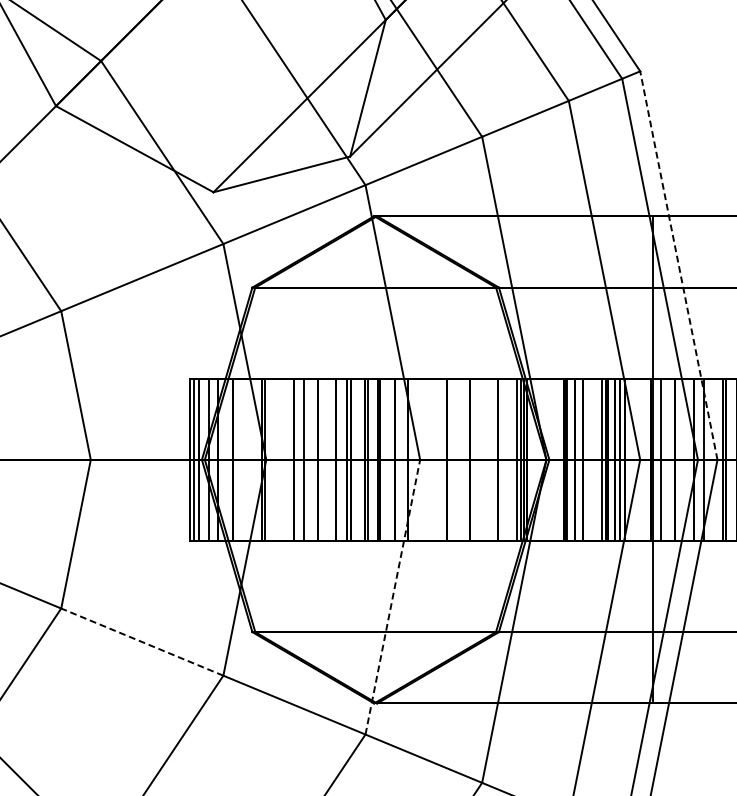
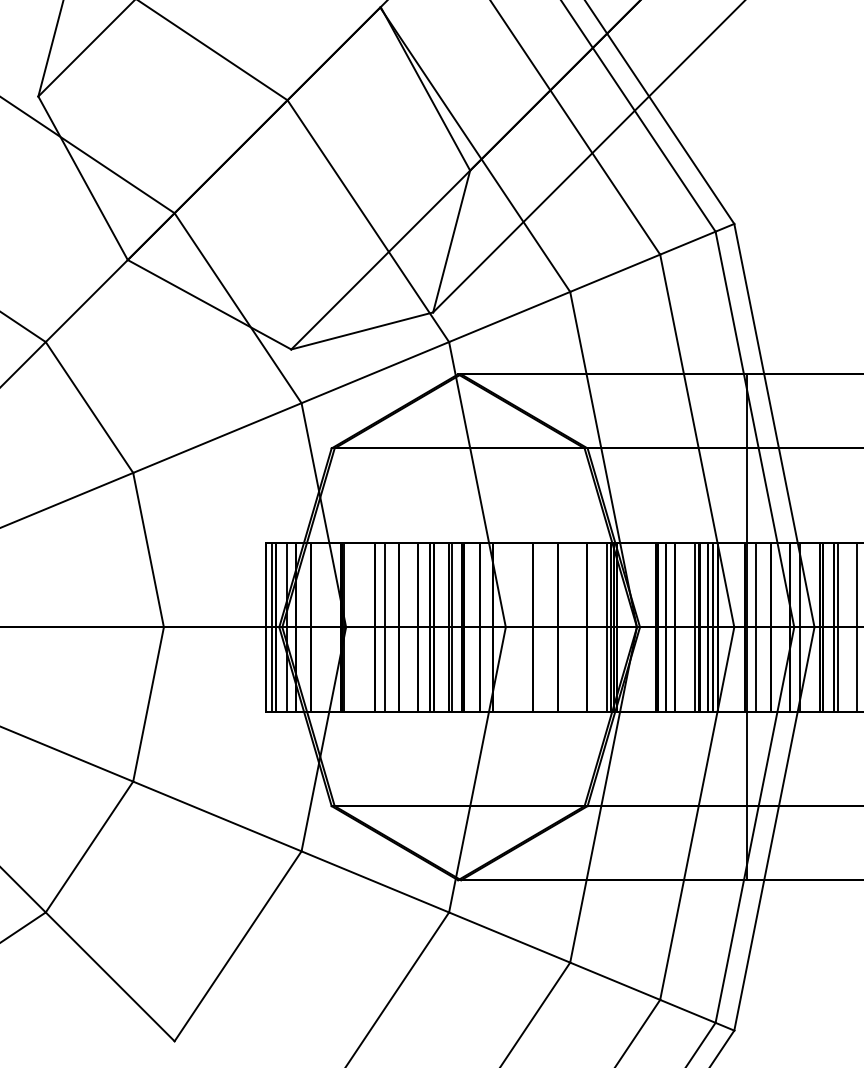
line: (678, 265) -> (774, 425), dashed -> solid
line: (392, 596) -> (477, 769), dashed -> solid
line: (141, 642) -> (216, 816), dashed -> solid

